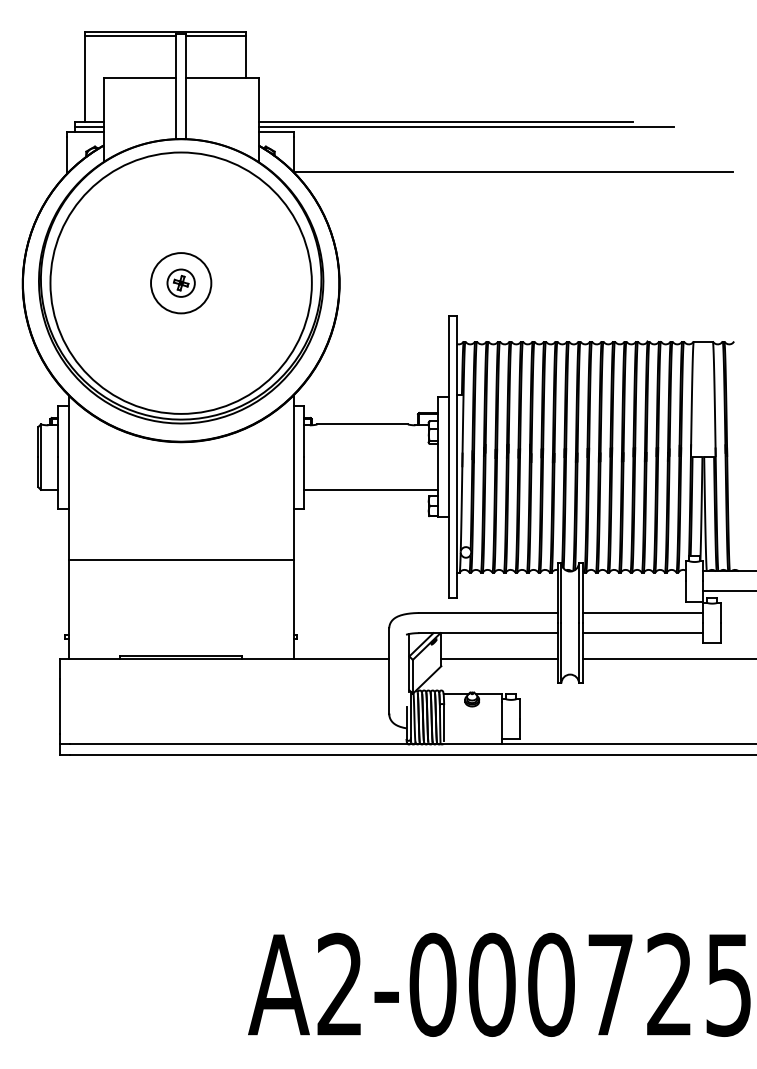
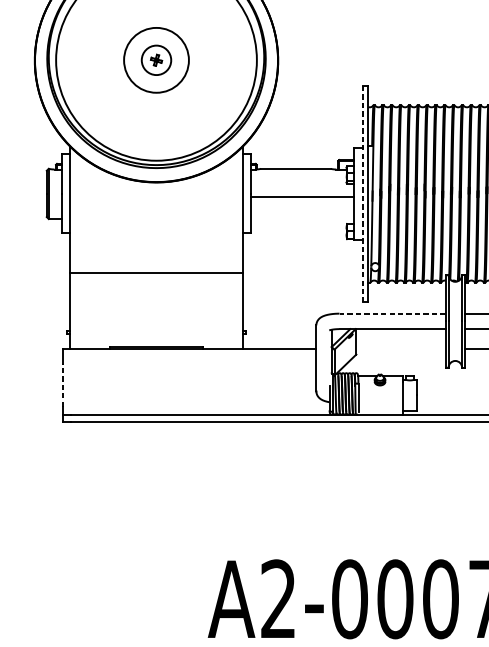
circle: (180, 282) -> (155, 59), size x1.4
circle: (181, 283) -> (156, 60), size x1.4
line: (449, 457) -> (362, 194), solid -> dashed
line: (370, 489) -> (301, 196), moved
line: (488, 613) -> (392, 314), solid -> dashed
line: (499, 659) -> (401, 349), removed
line: (59, 706) -> (63, 385), solid -> dashed

